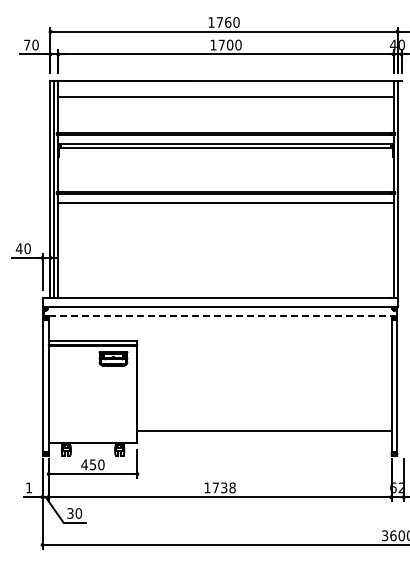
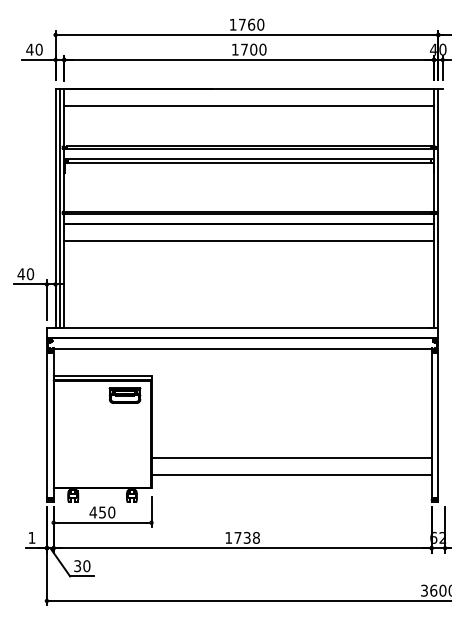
text: (26, 44) -> (29, 49), 70 -> 40
line: (225, 218) -> (248, 240), added
line: (220, 316) -> (243, 348), dashed -> solid
line: (264, 415) -> (291, 458), added

